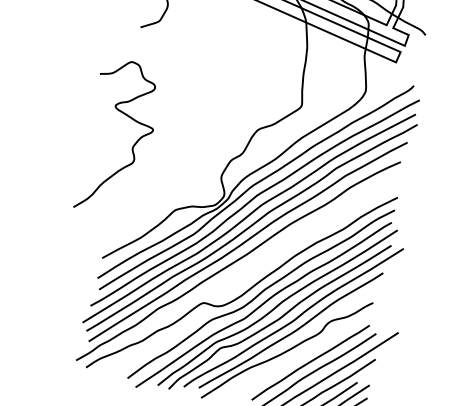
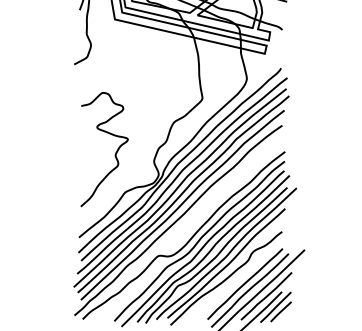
curve: (131, 146) -> (114, 154), moved

